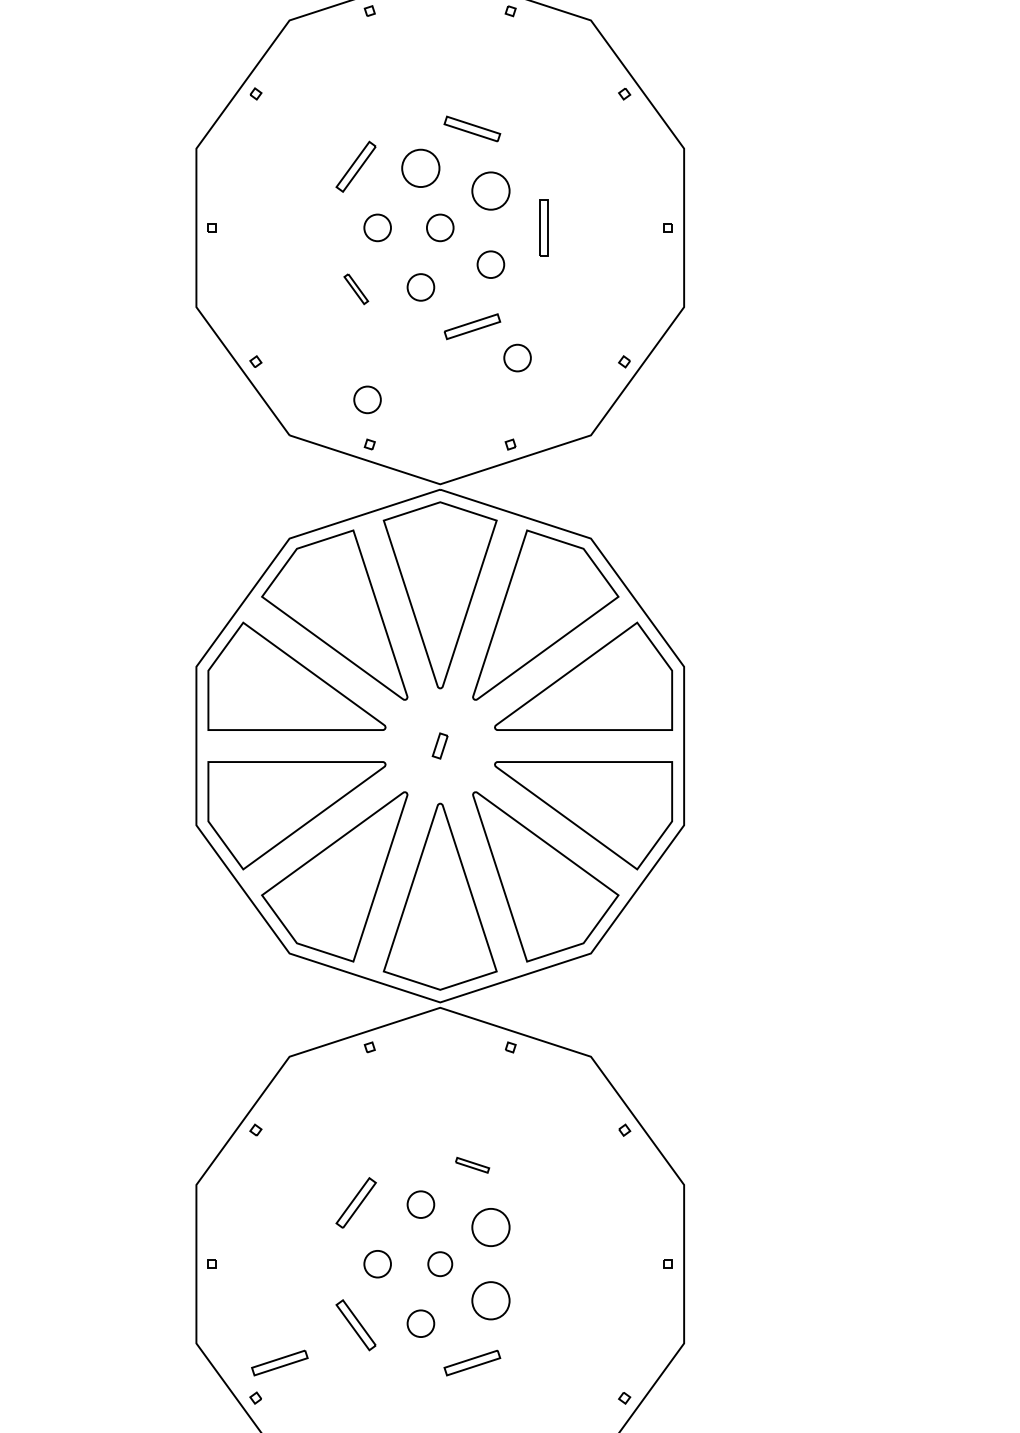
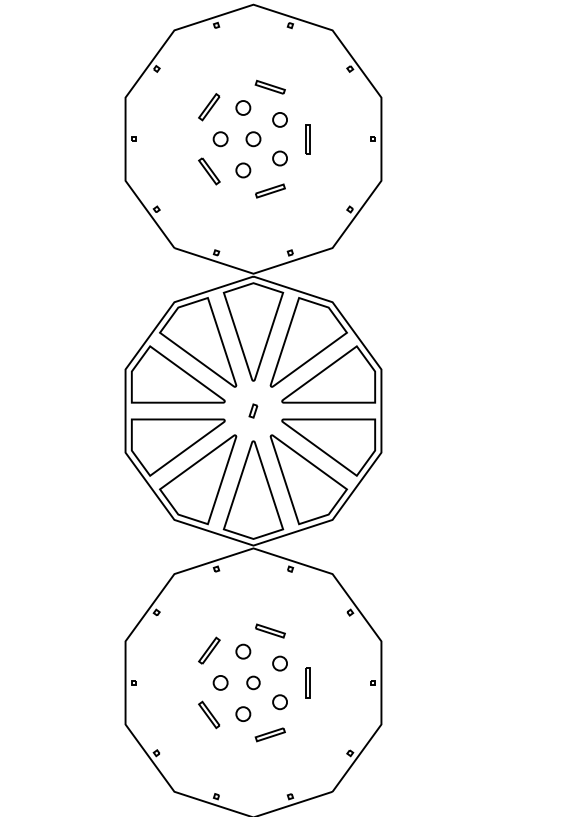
circle: (421, 167) -> (243, 107), size x0.71
circle: (489, 190) -> (279, 119), size x0.71
part: (356, 289) -> (209, 171), size x1.67
circle: (516, 358) -> (293, 207), removed
circle: (367, 399) -> (215, 229), removed
part: (472, 1164) -> (270, 630), size x1.67
circle: (489, 1227) -> (279, 663), size x0.71
part: (543, 1263) -> (307, 682), added
circle: (489, 1301) -> (279, 702), size x0.71
part: (278, 1362) -> (168, 734), removed

